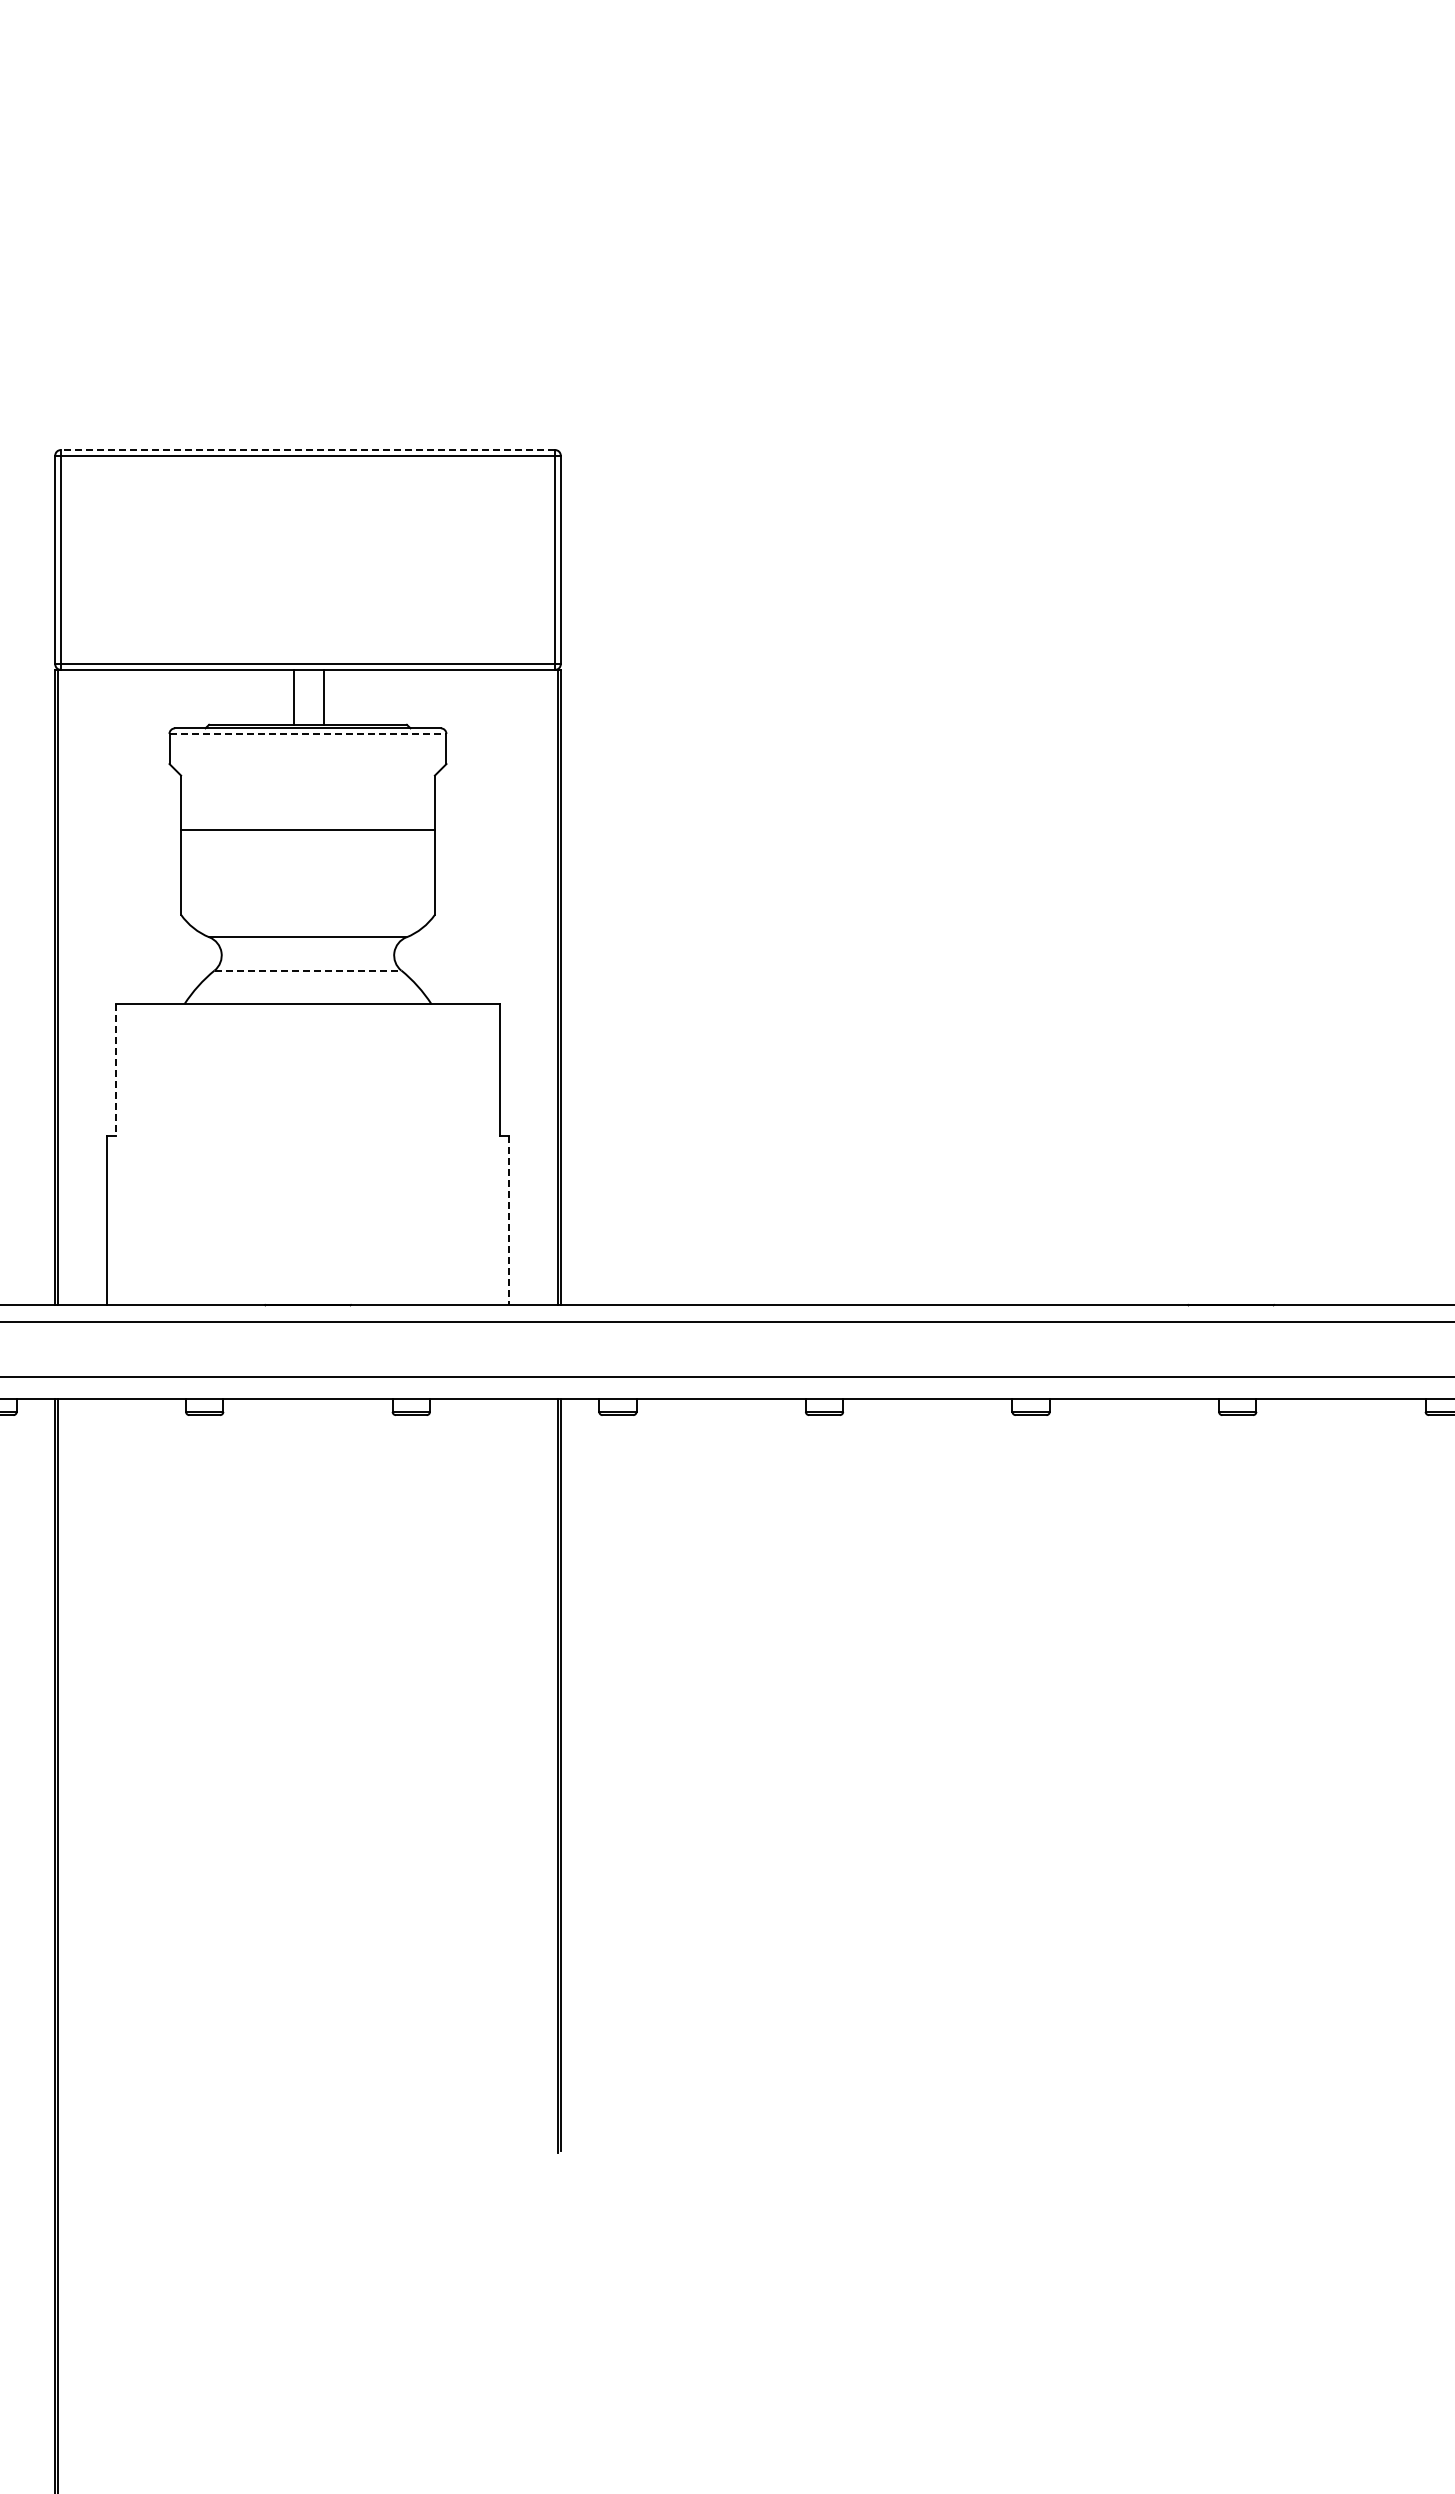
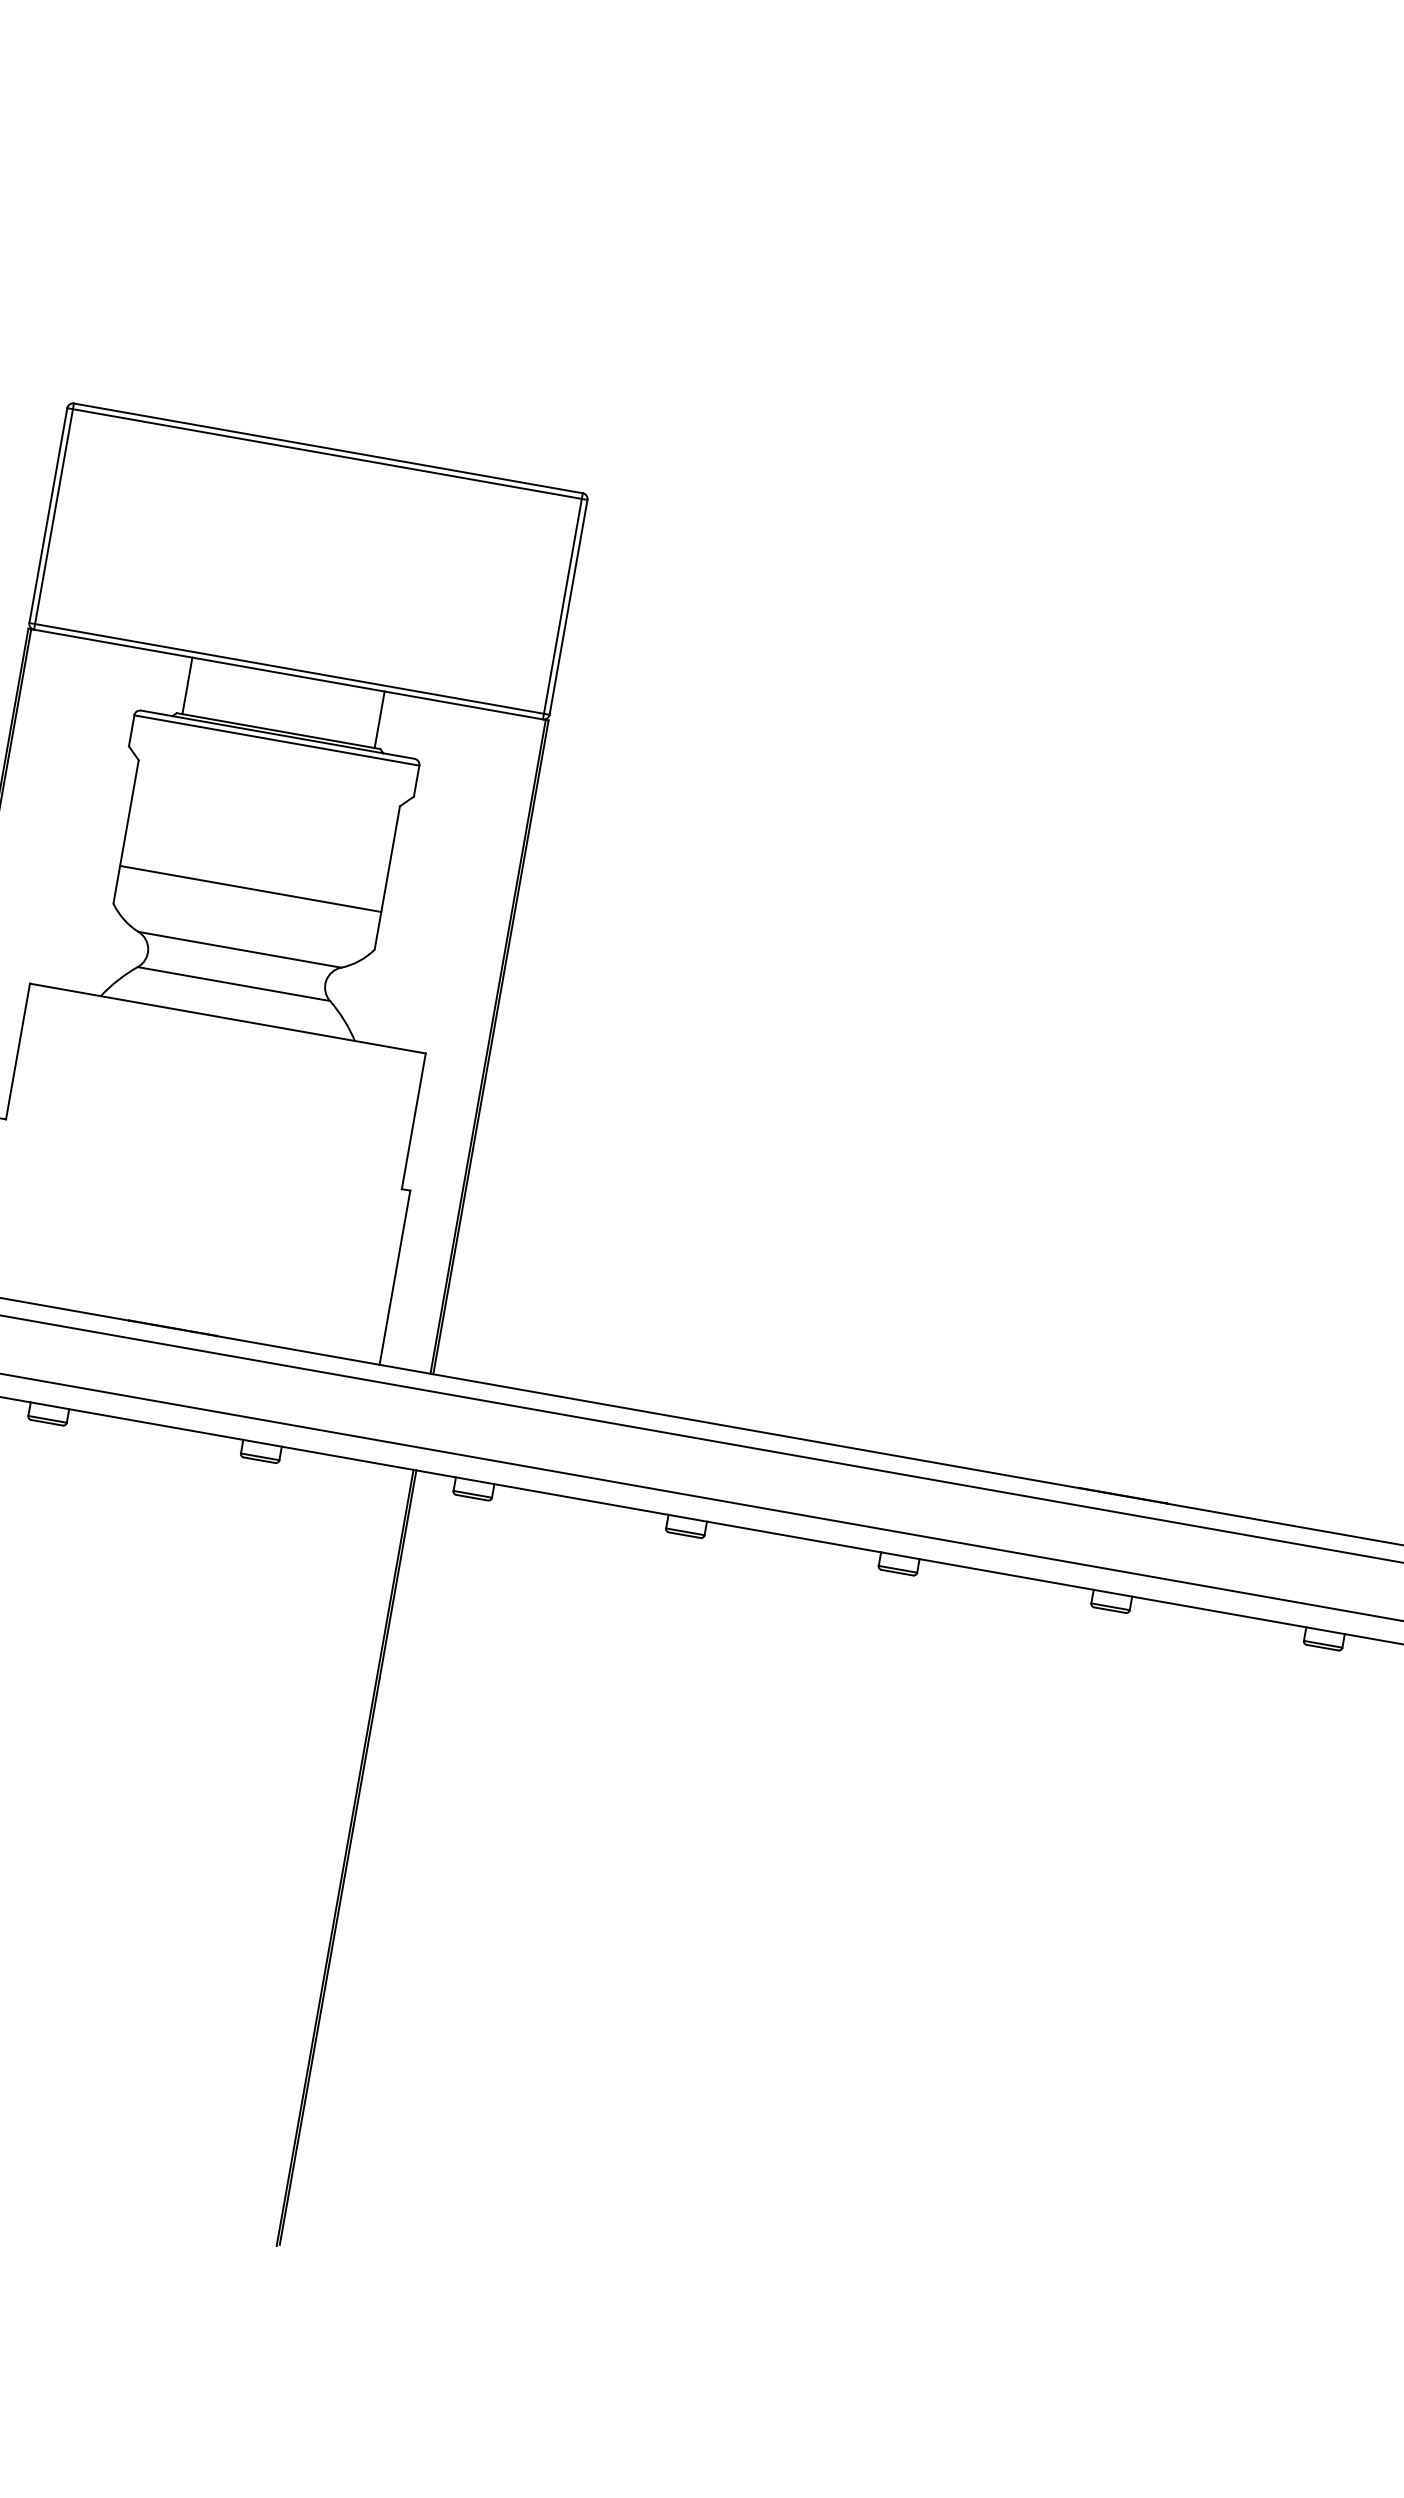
line: (307, 450) -> (327, 448), dashed -> solid
line: (293, 696) -> (187, 685), moved
line: (324, 696) -> (379, 718), moved
line: (308, 733) -> (277, 740), dashed -> solid
line: (307, 830) -> (250, 889), moved
line: (308, 970) -> (234, 984), dashed -> solid
line: (115, 1070) -> (17, 1051), dashed -> solid
line: (508, 1220) -> (394, 1277), dashed -> solid

